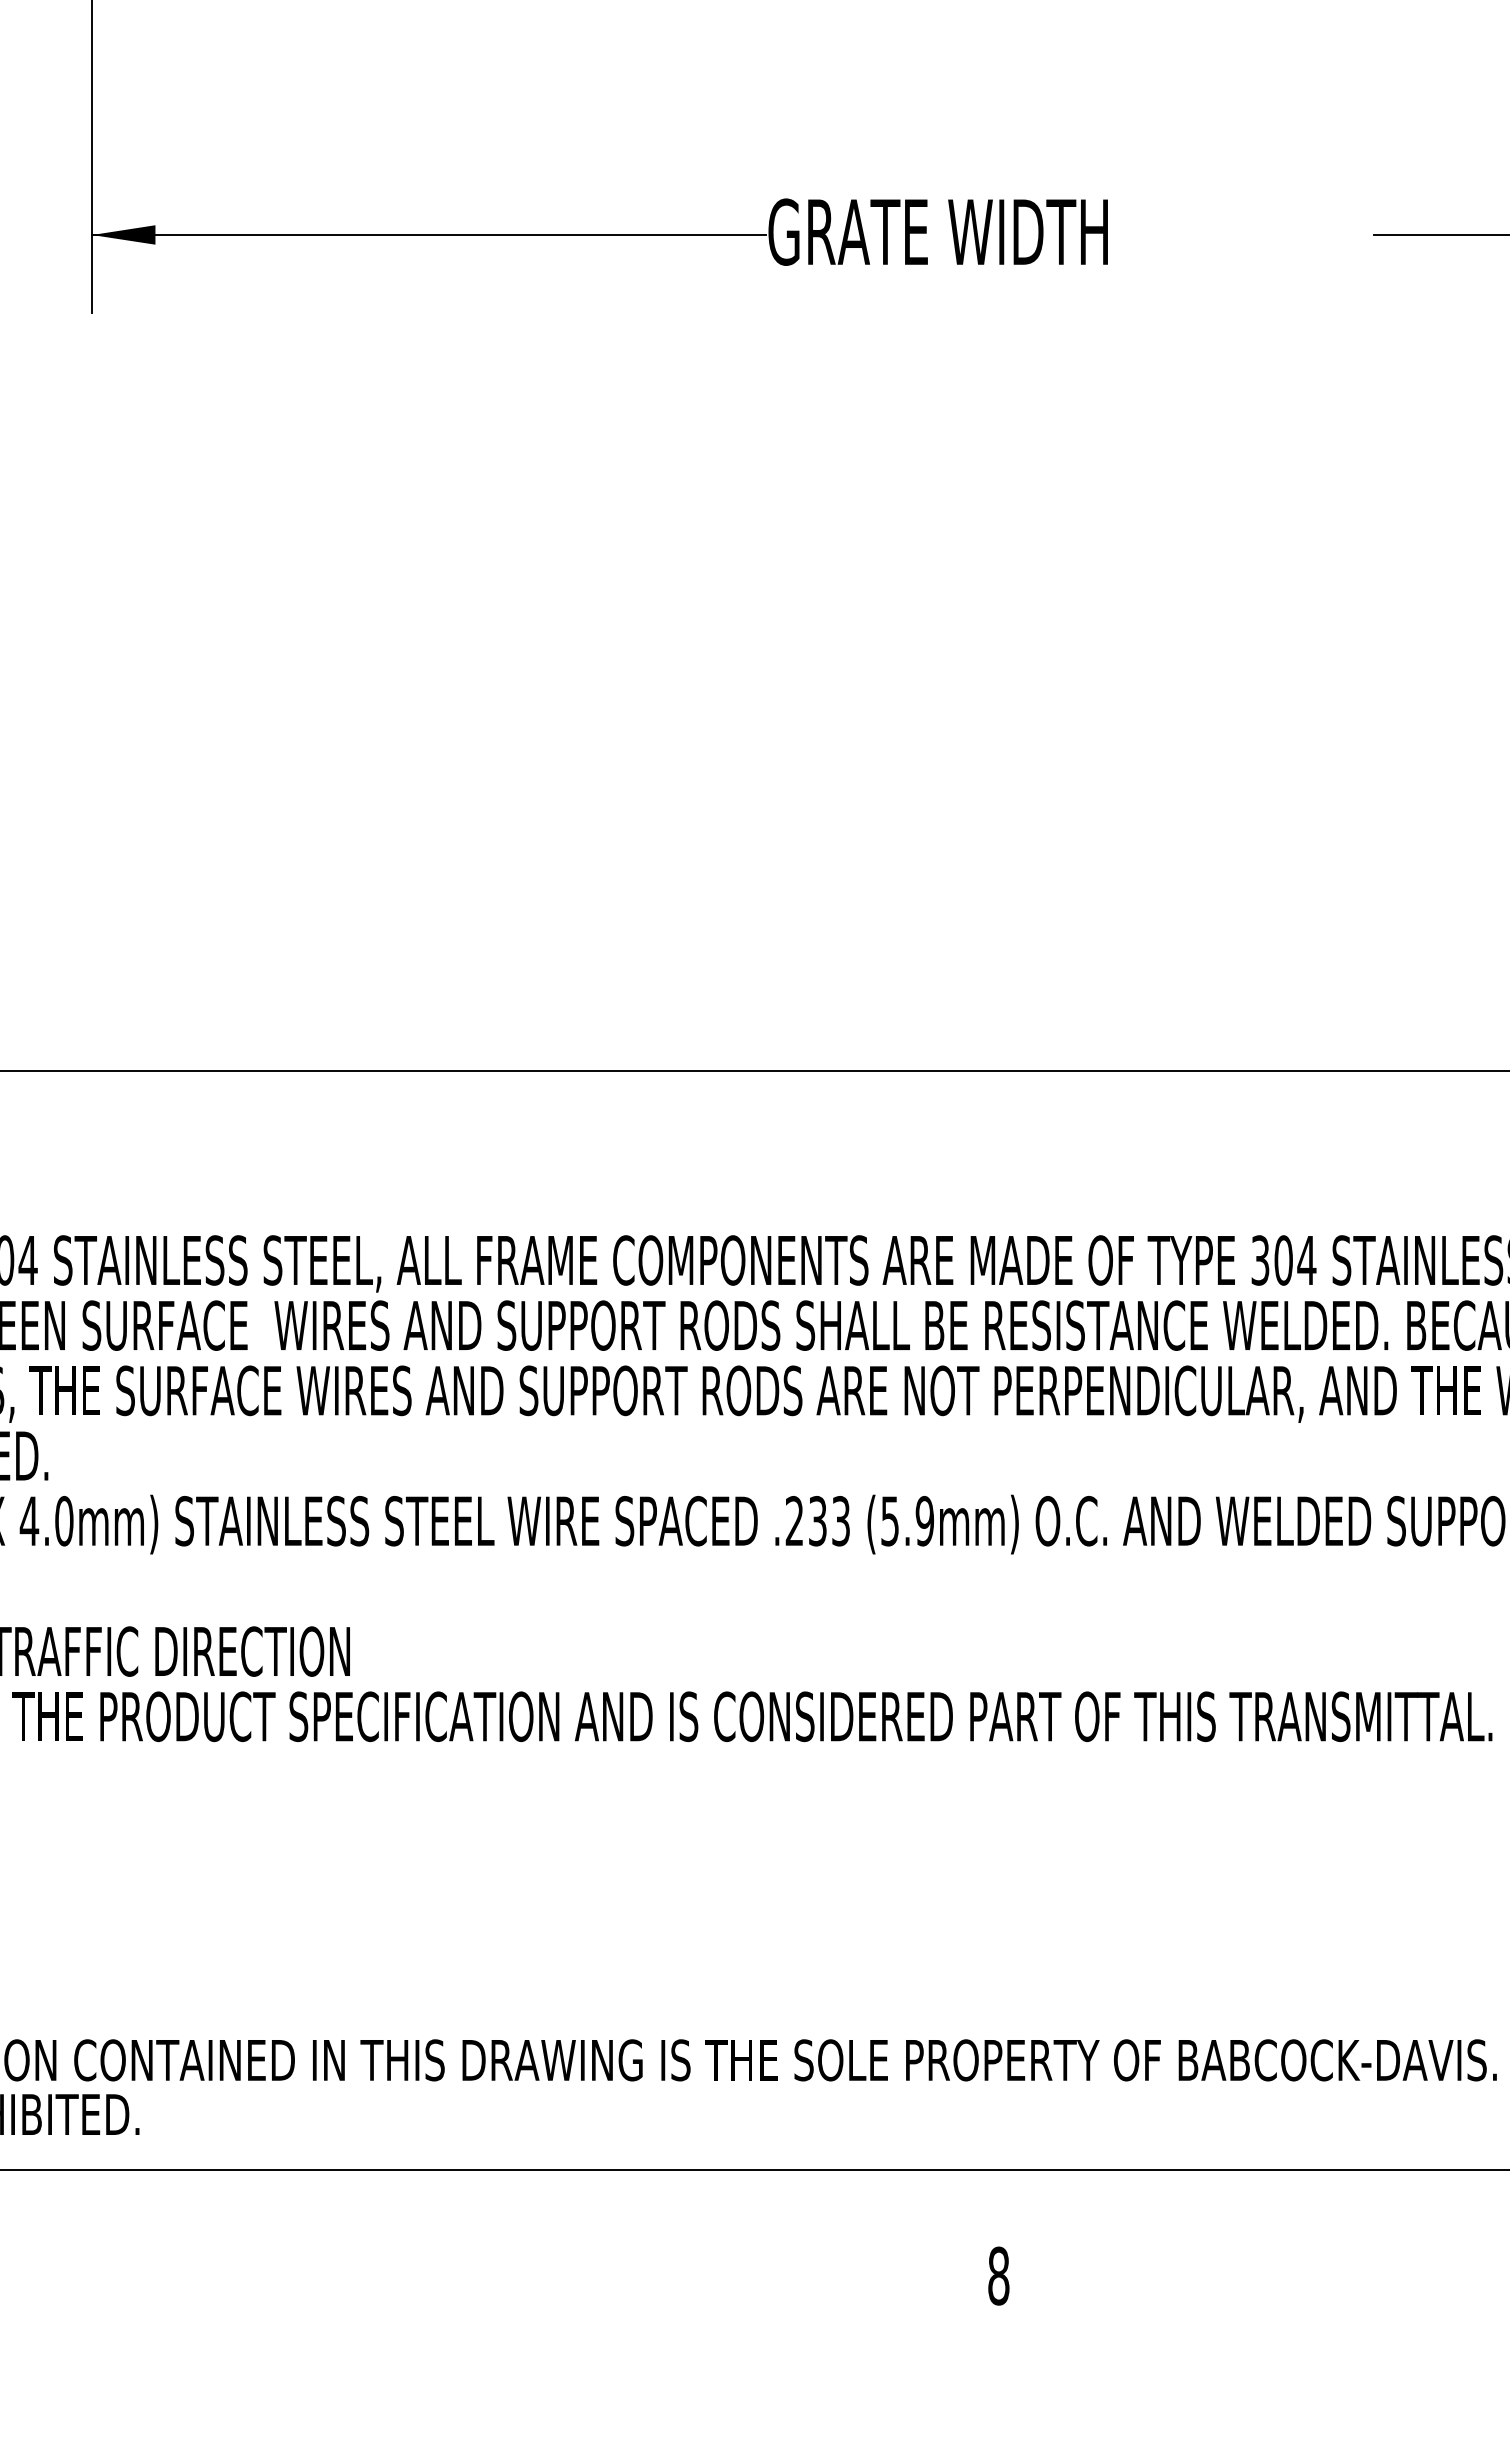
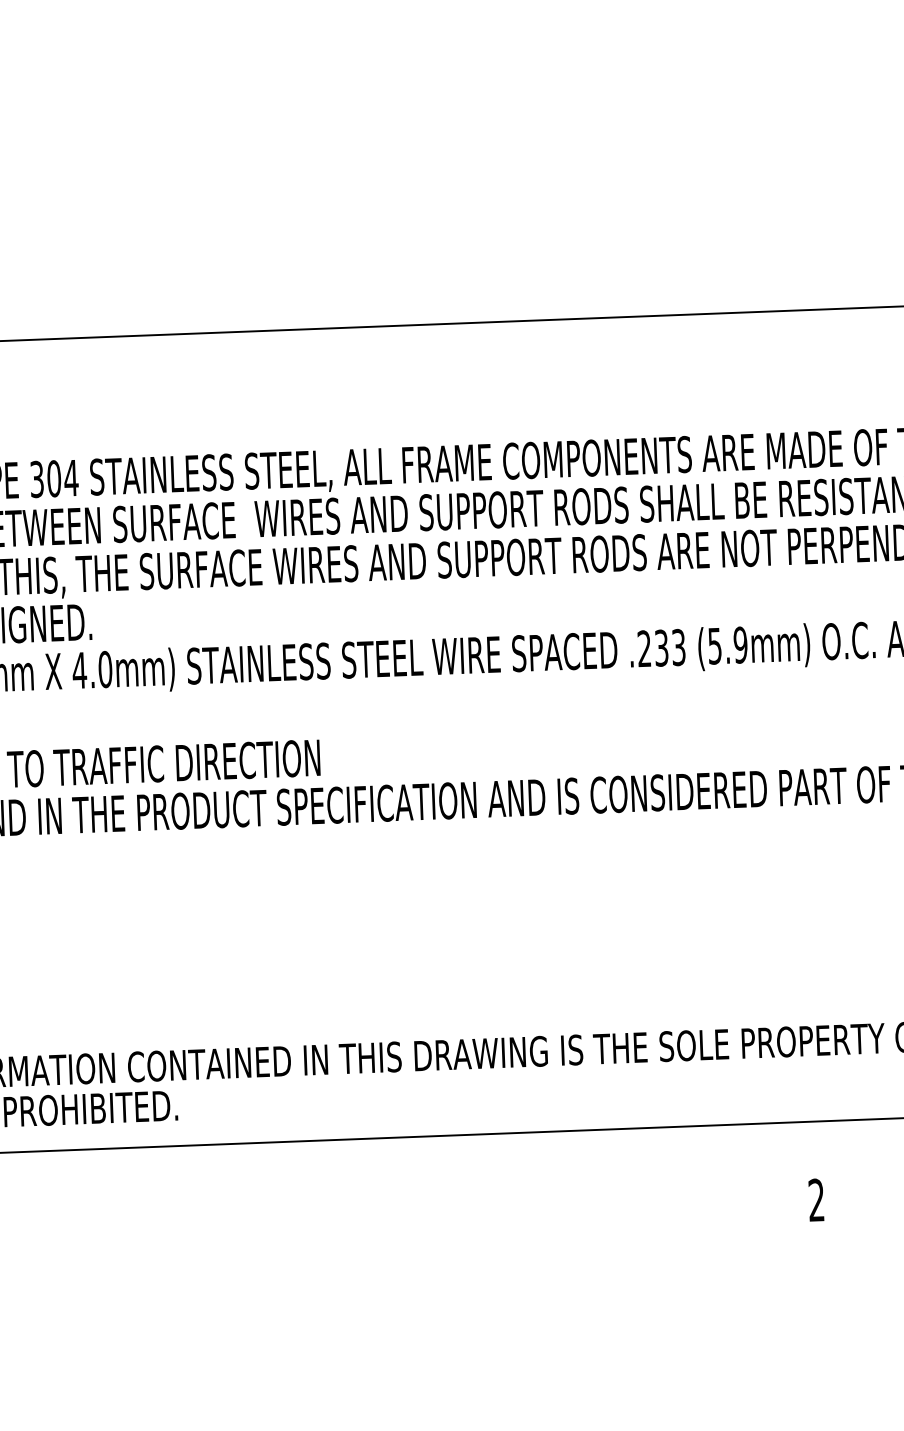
text: (998, 2275) -> (816, 1199), 8 -> 2

